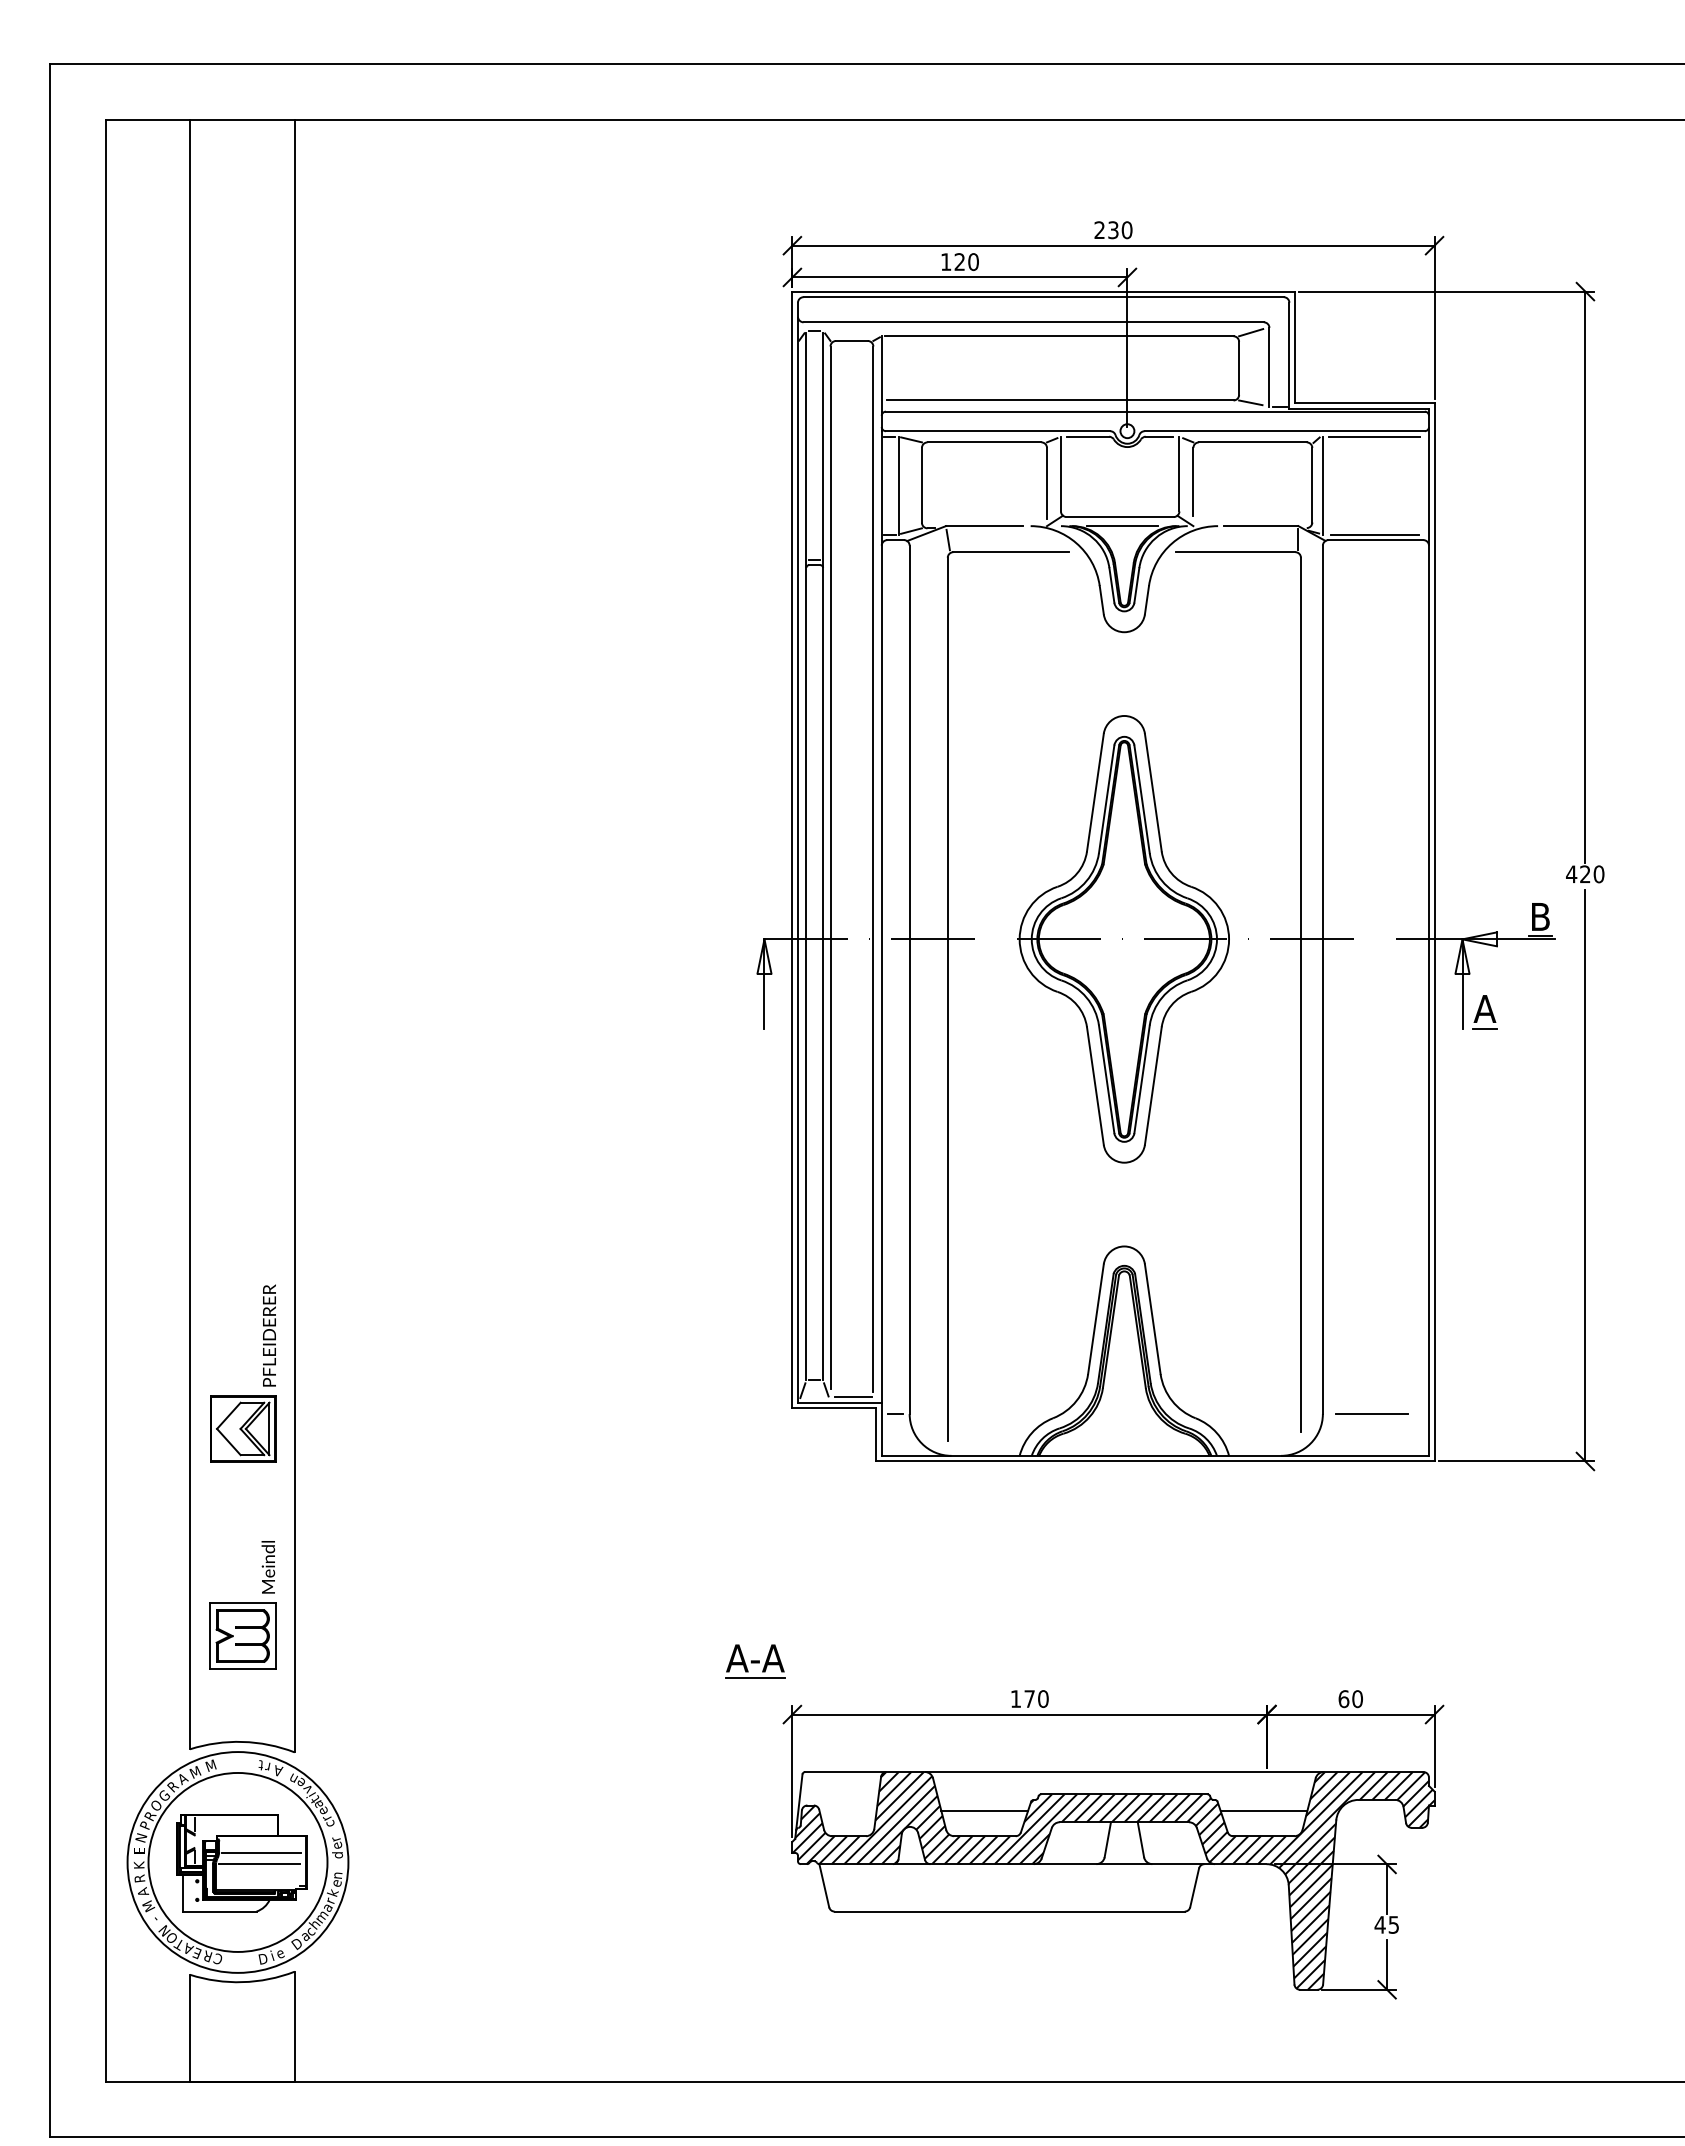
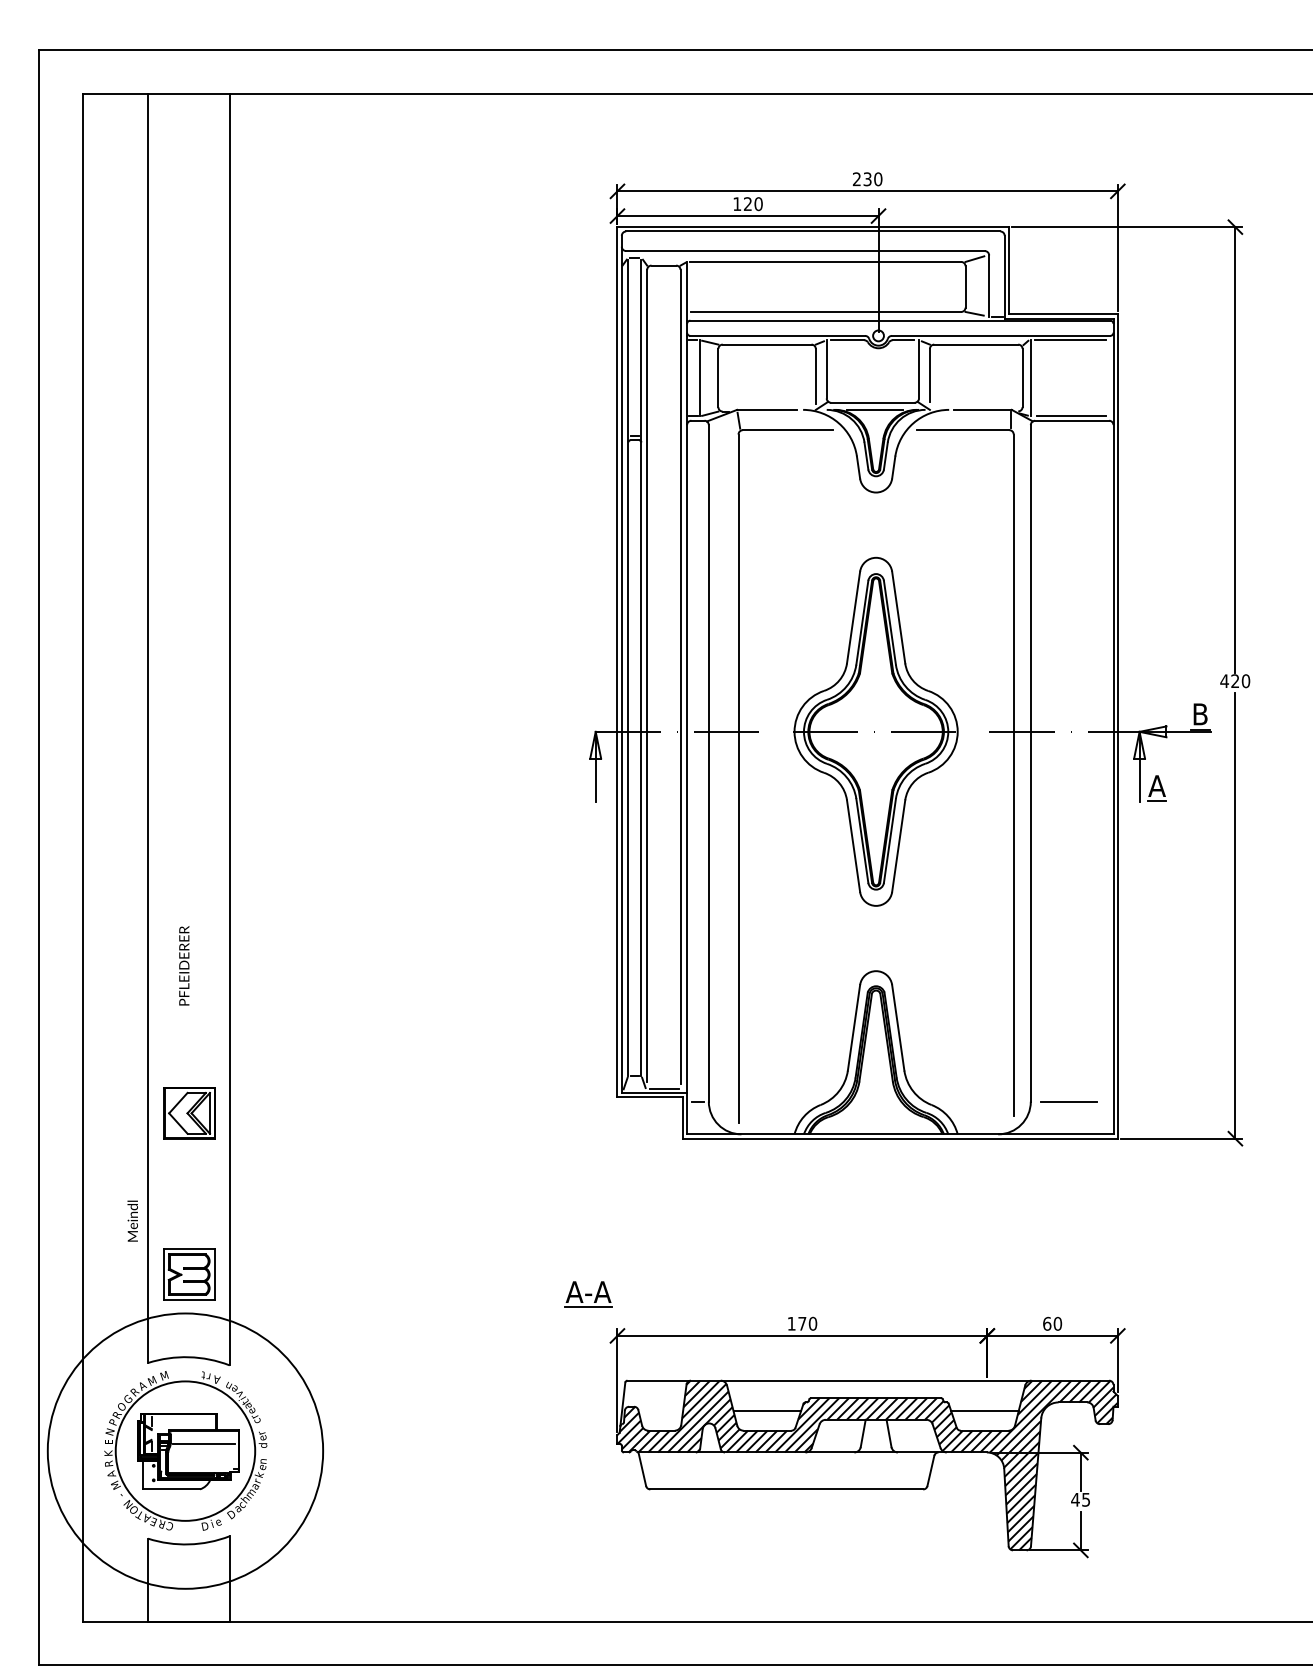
text: (269, 1335) -> (184, 965), moved
text: (268, 1567) -> (132, 1221), moved
circle: (237, 1862) -> (185, 1451), size x1.6
line: (259, 1863) -> (202, 1451), removed

